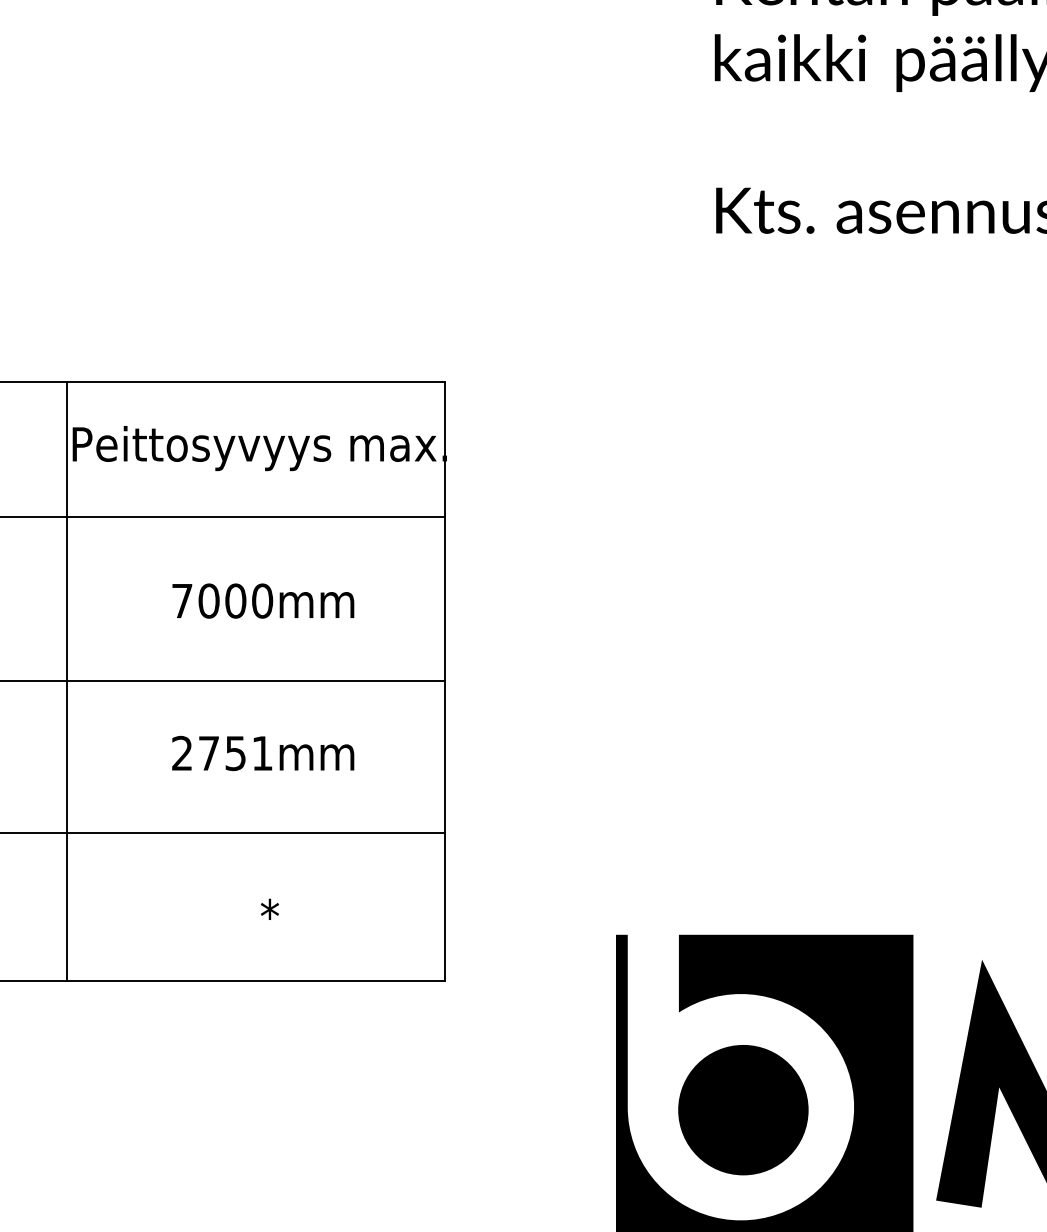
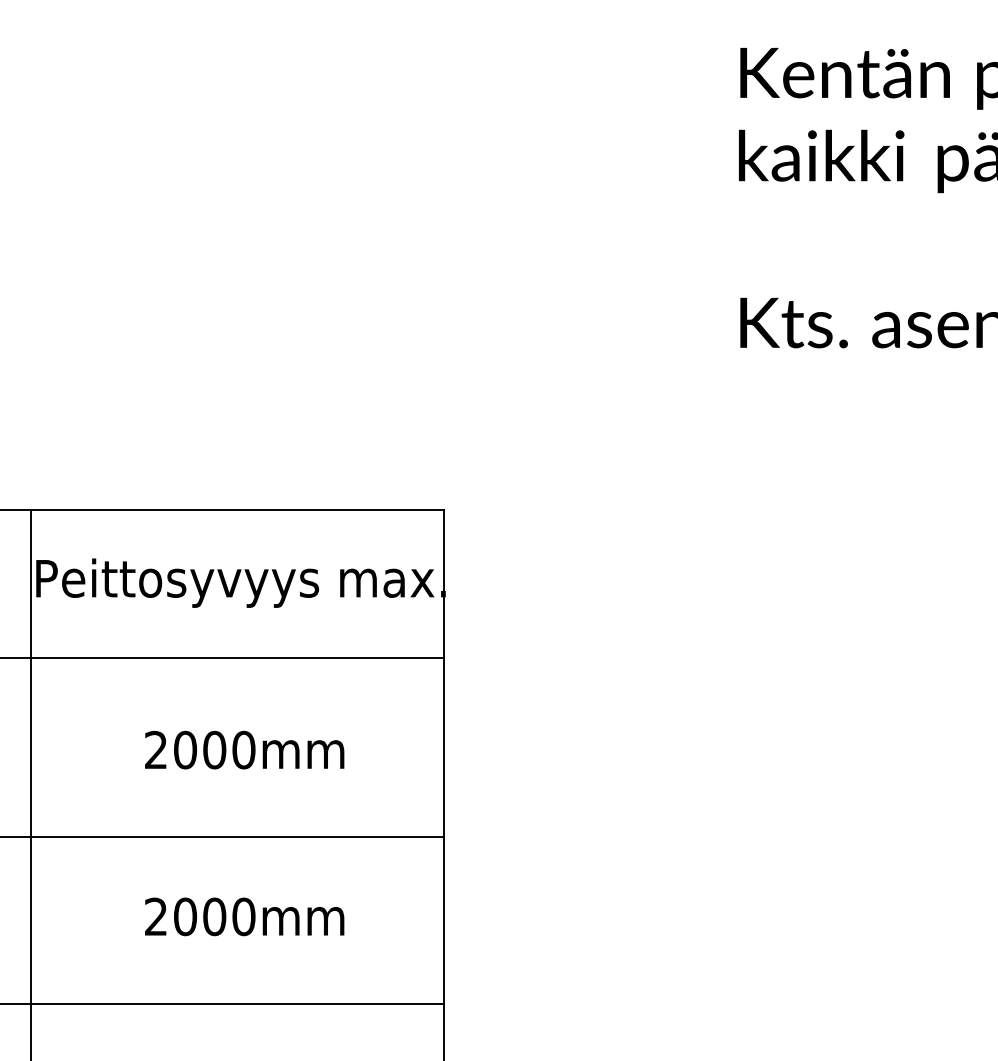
text: (182, 600) -> (156, 749), 7000mm -> 2000mm
text: (235, 753) -> (214, 916), 2751mm -> 2000mm

